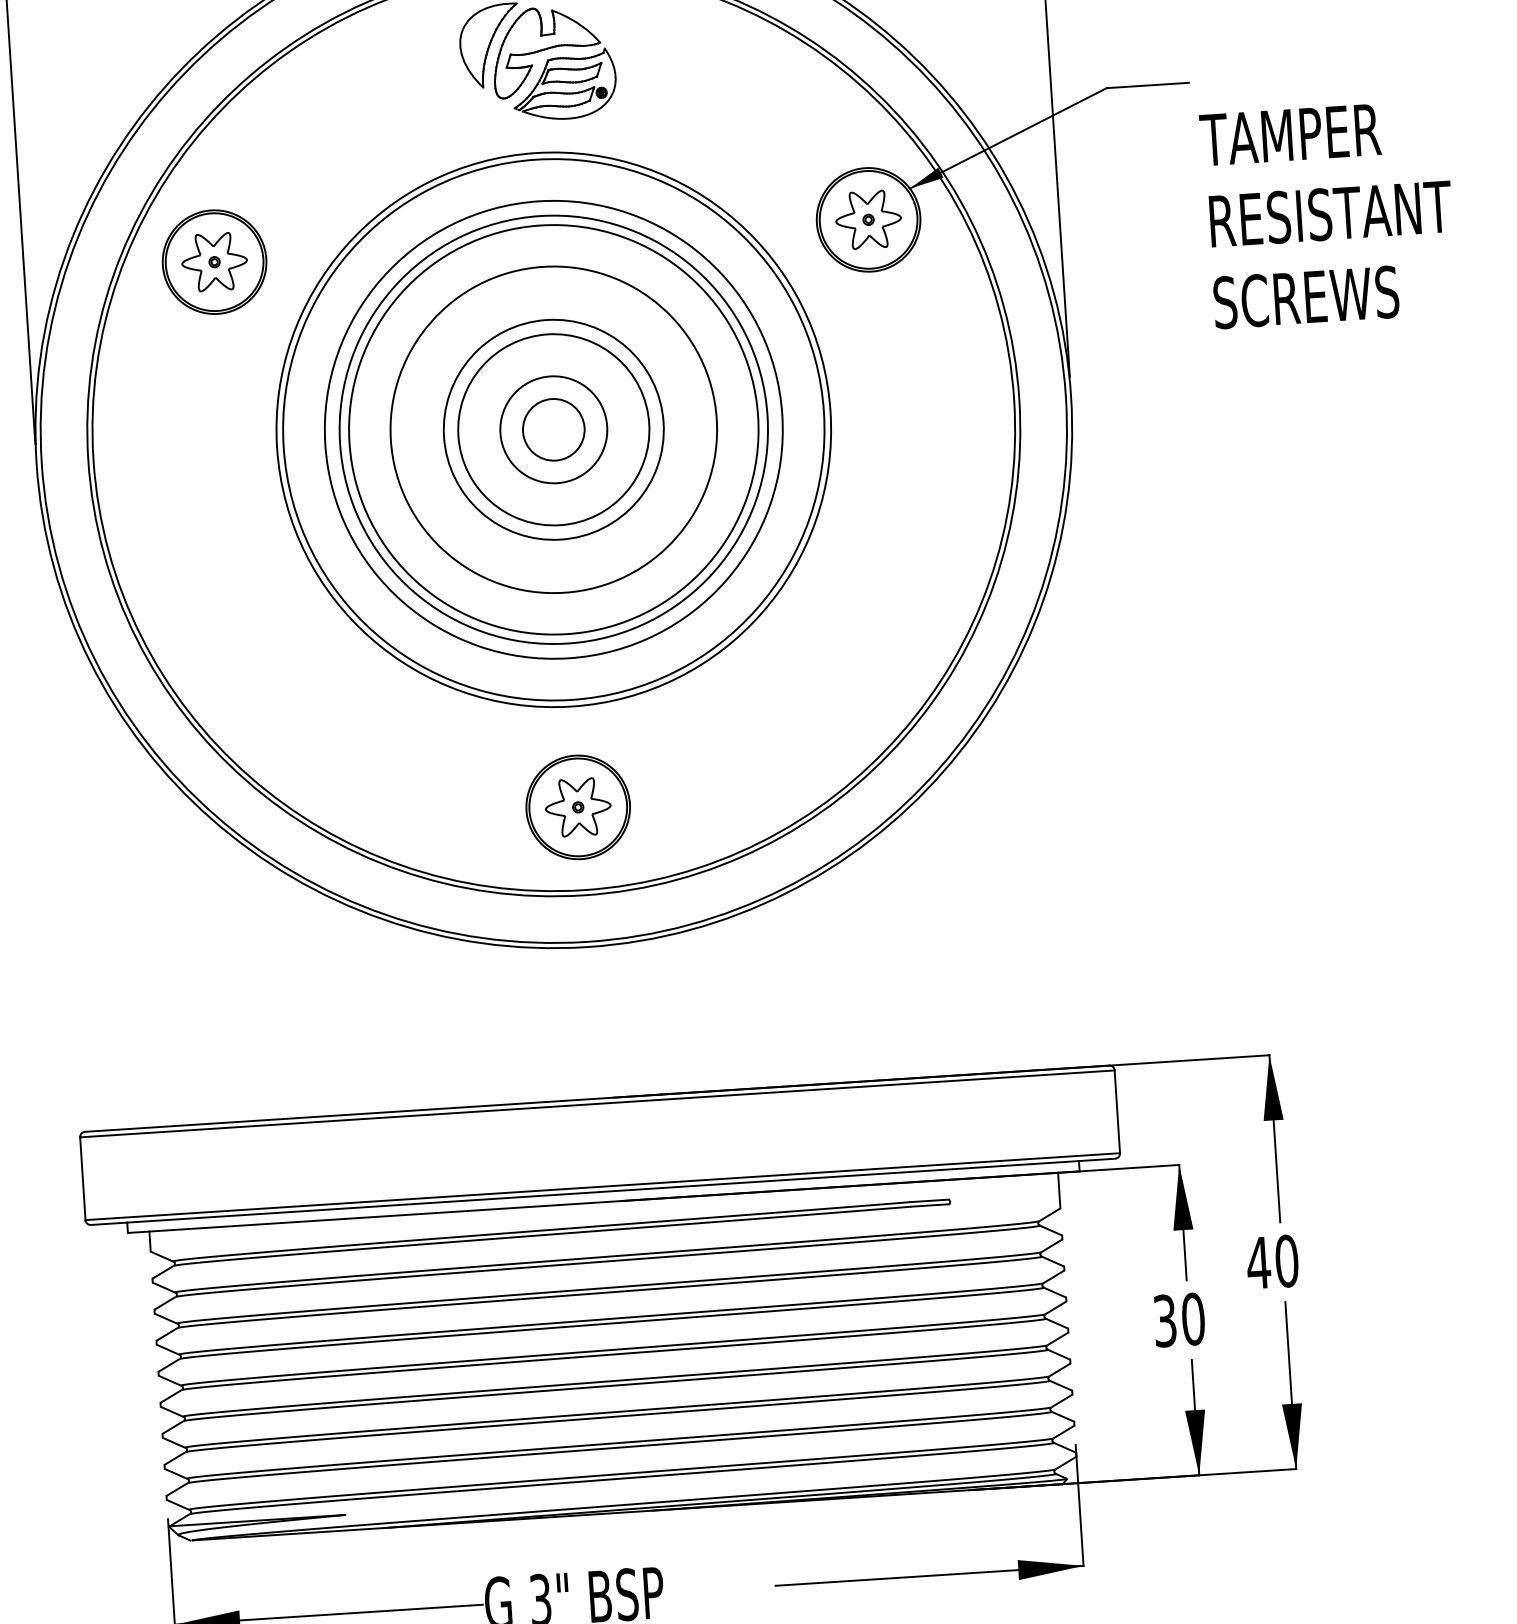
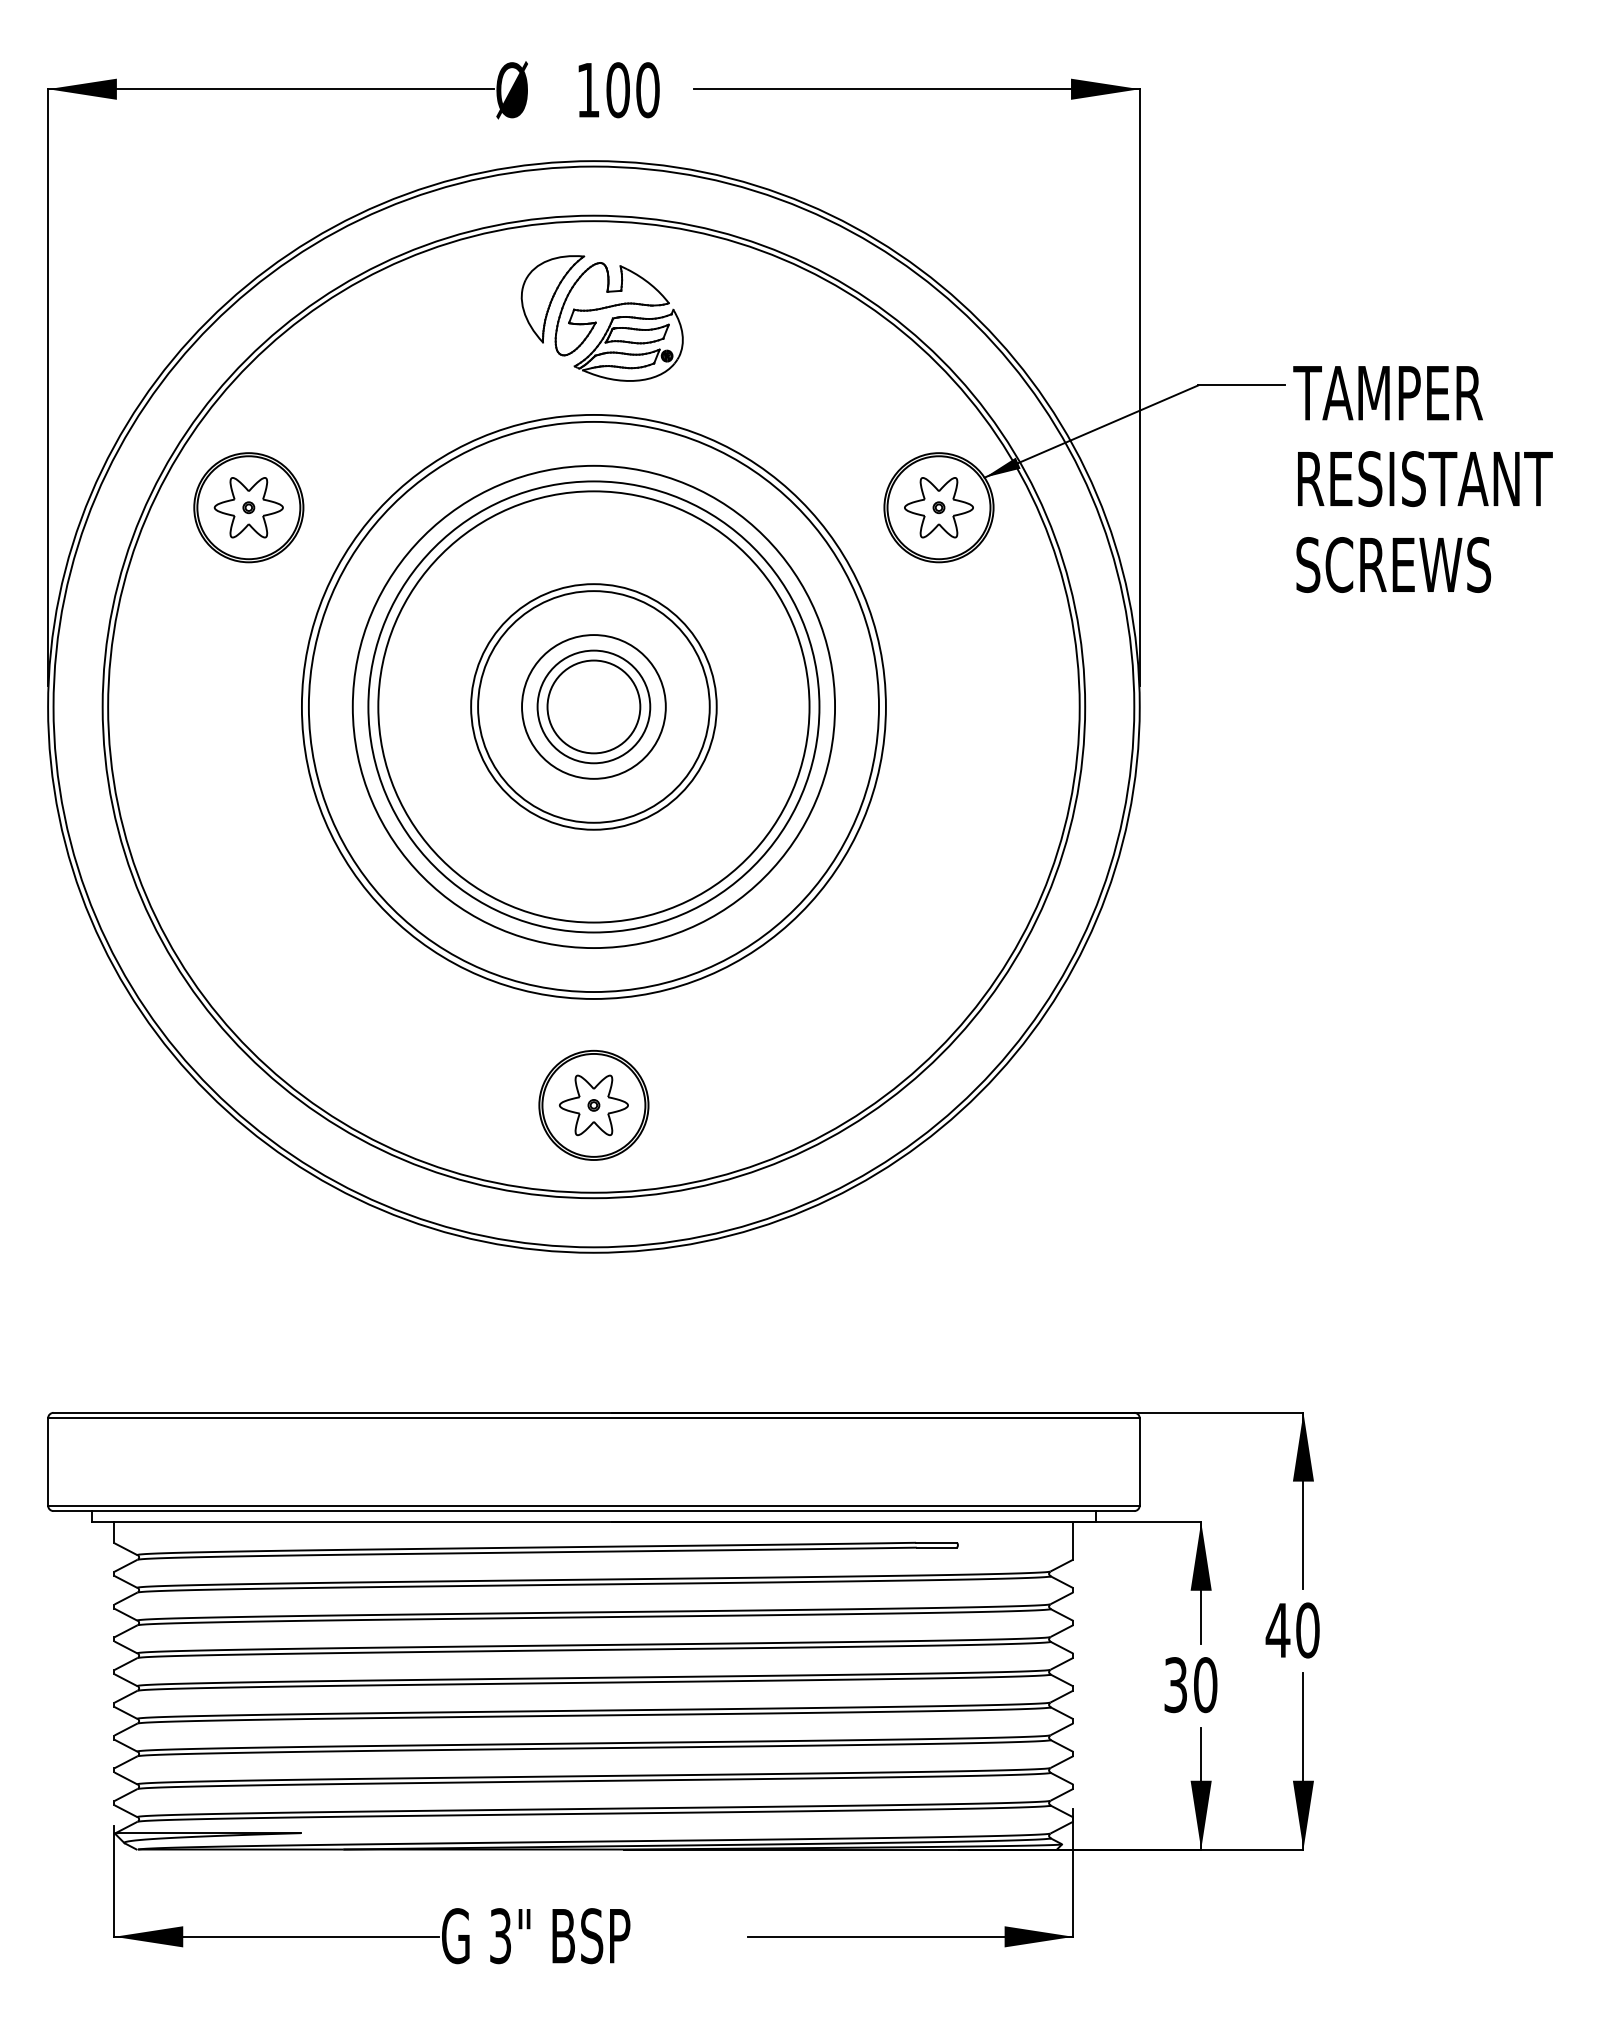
text: (1328, 214) -> (1422, 479), moved
circle: (553, 429) -> (593, 706), size x0.71
circle: (553, 429) -> (593, 706), size x0.71
circle: (553, 429) -> (593, 706), size x1.43

